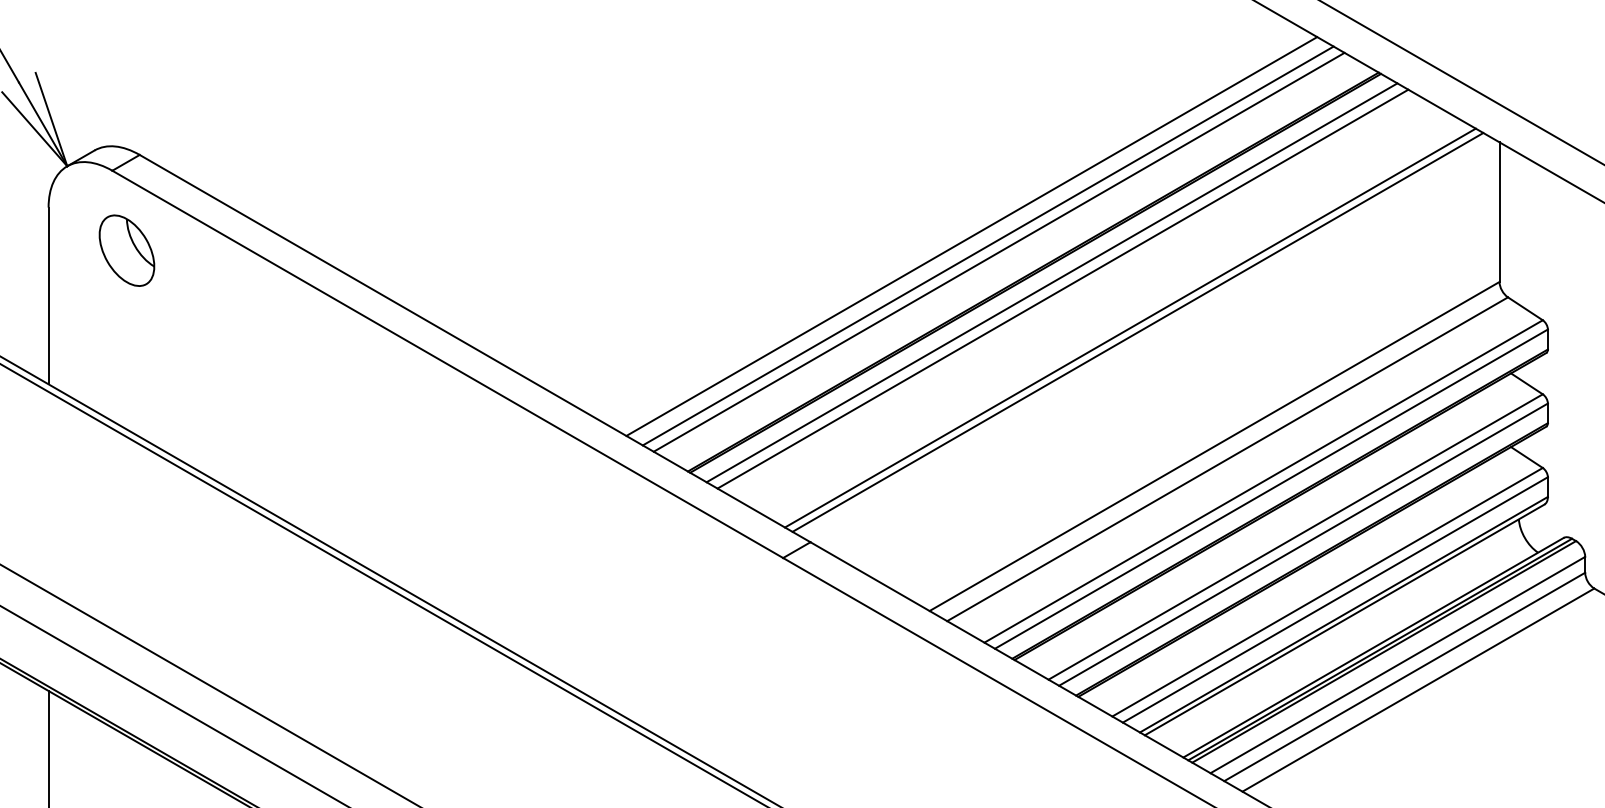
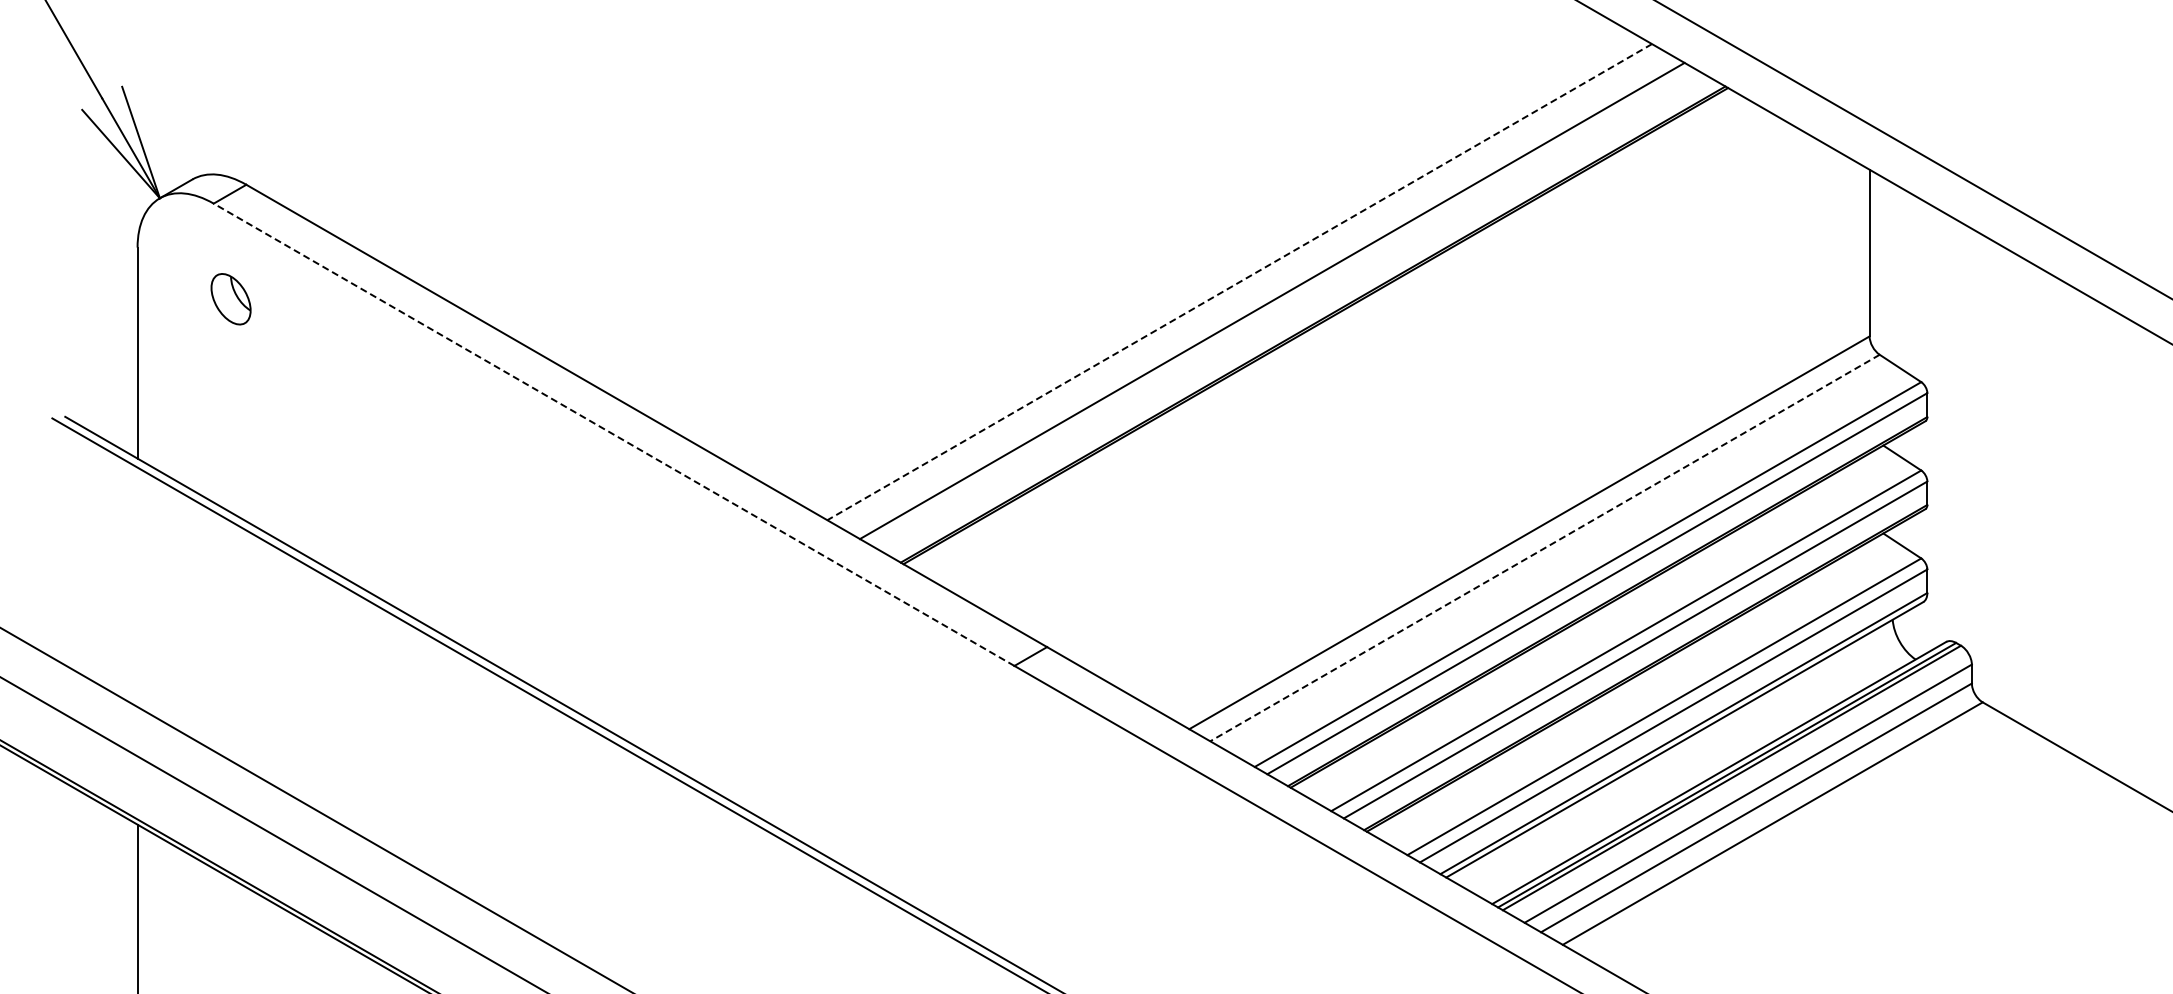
line: (971, 236) -> (1239, 282), solid -> dashed
line: (987, 246) -> (1258, 293), removed
part: (126, 251) -> (230, 299), size x0.6
line: (1052, 282) -> (1335, 337), removed
line: (1062, 288) -> (1348, 344), removed
line: (1130, 328) -> (1428, 391), removed
line: (1137, 332) -> (1437, 396), removed
line: (447, 364) -> (613, 434), solid -> dashed
line: (1228, 459) -> (1545, 548), solid -> dashed

